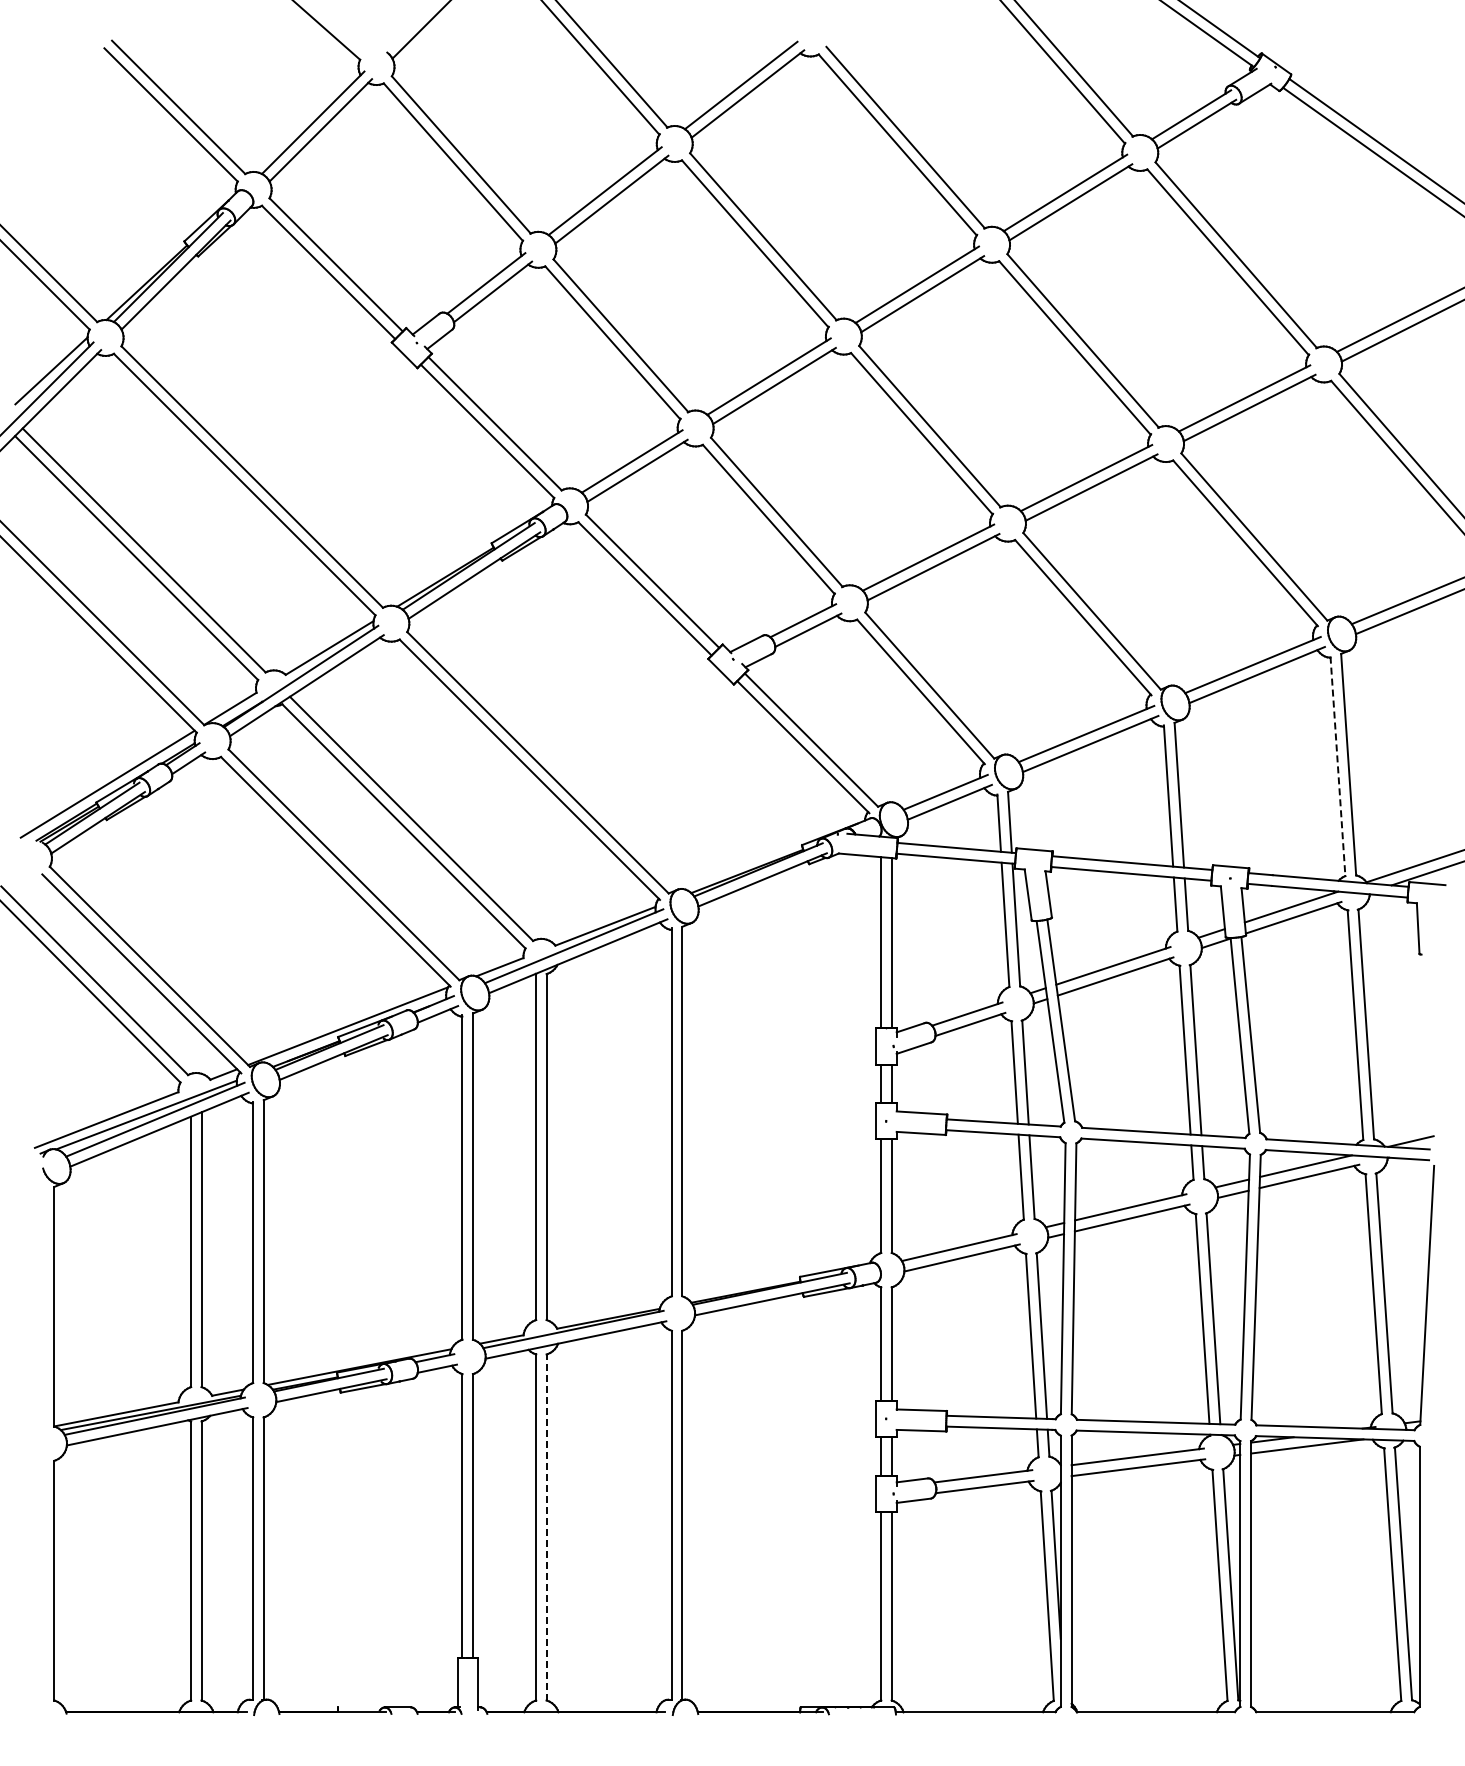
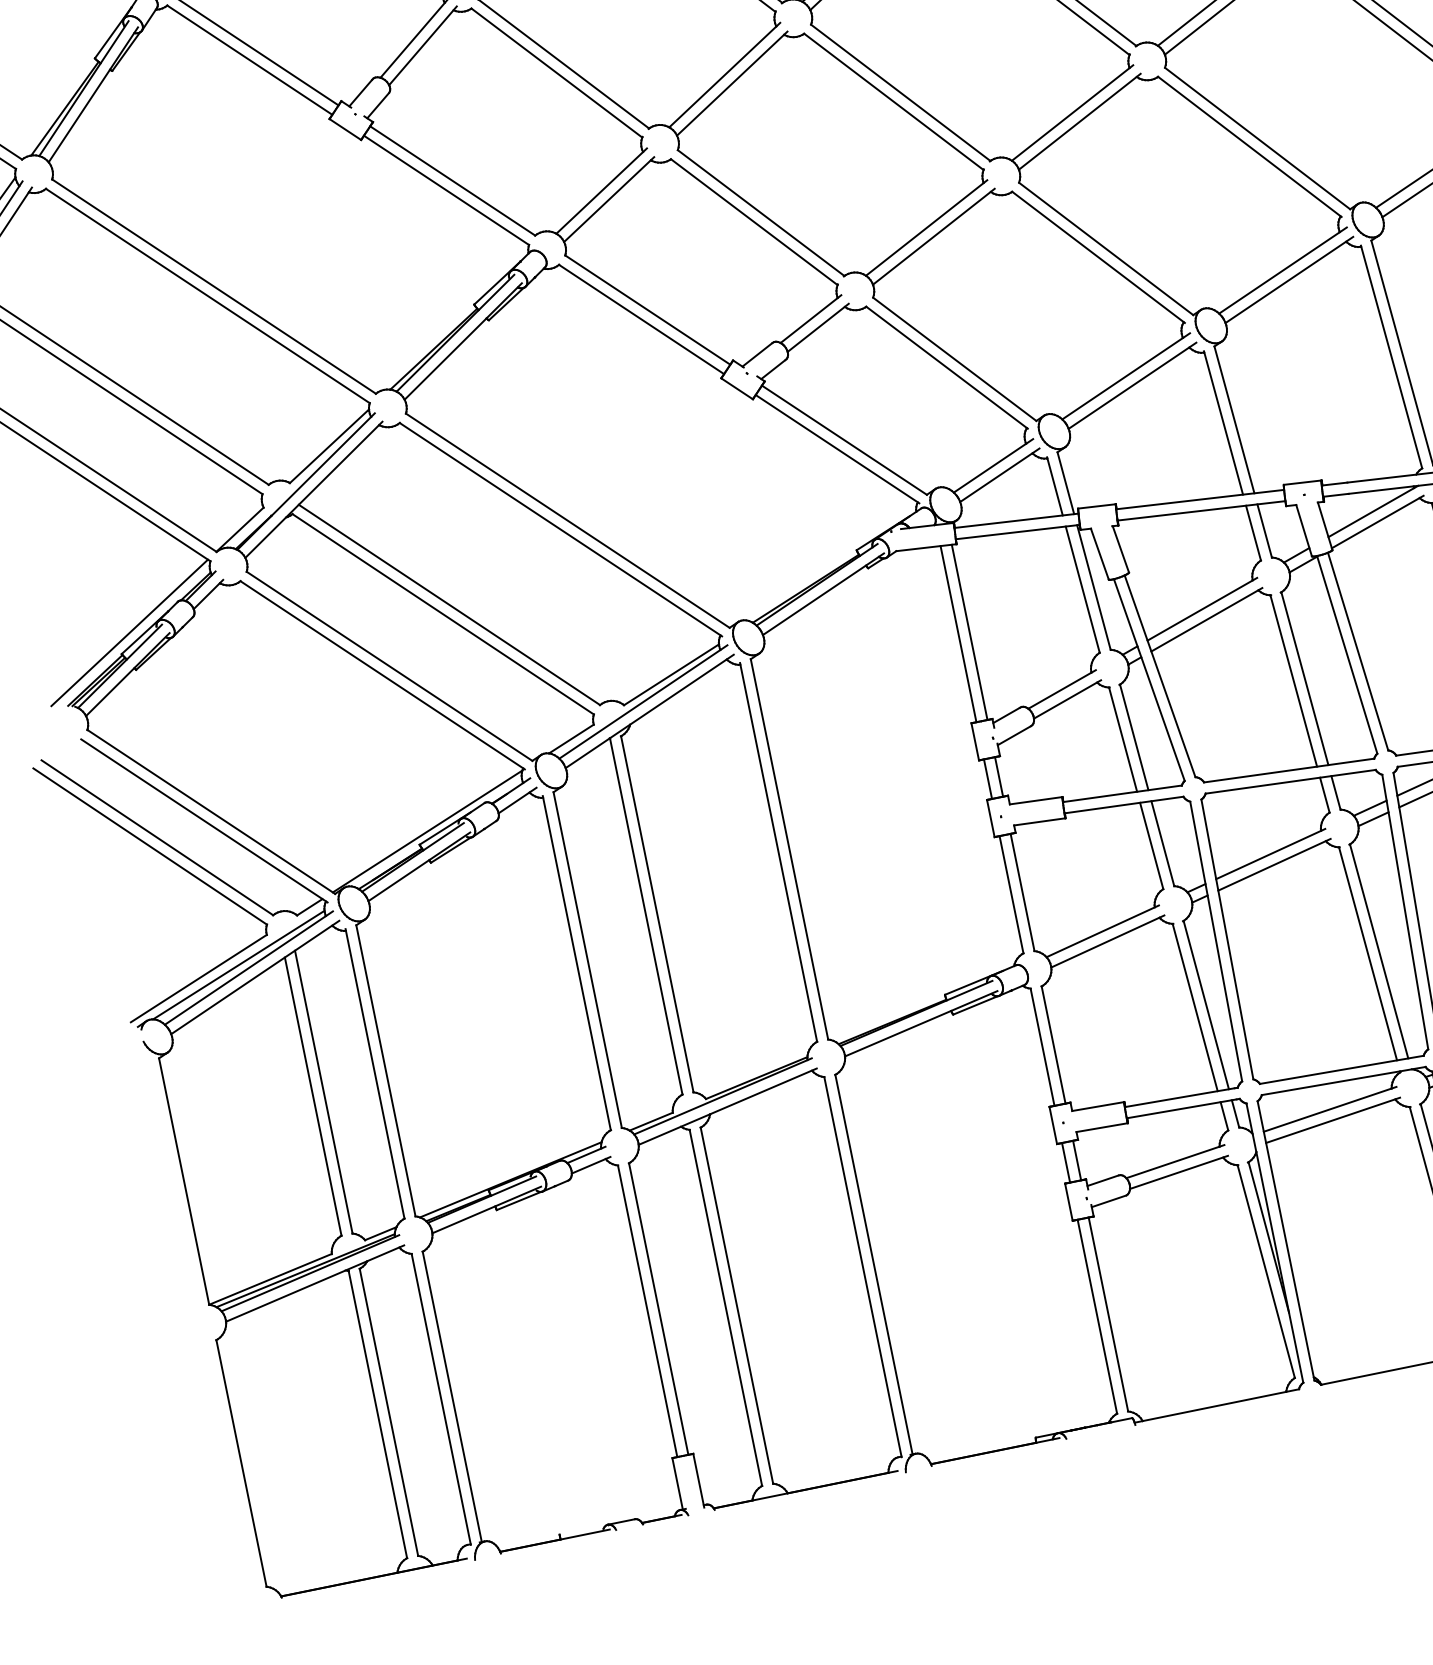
line: (1337, 766) -> (1391, 357), dashed -> solid
line: (546, 1526) -> (736, 1304), dashed -> solid

